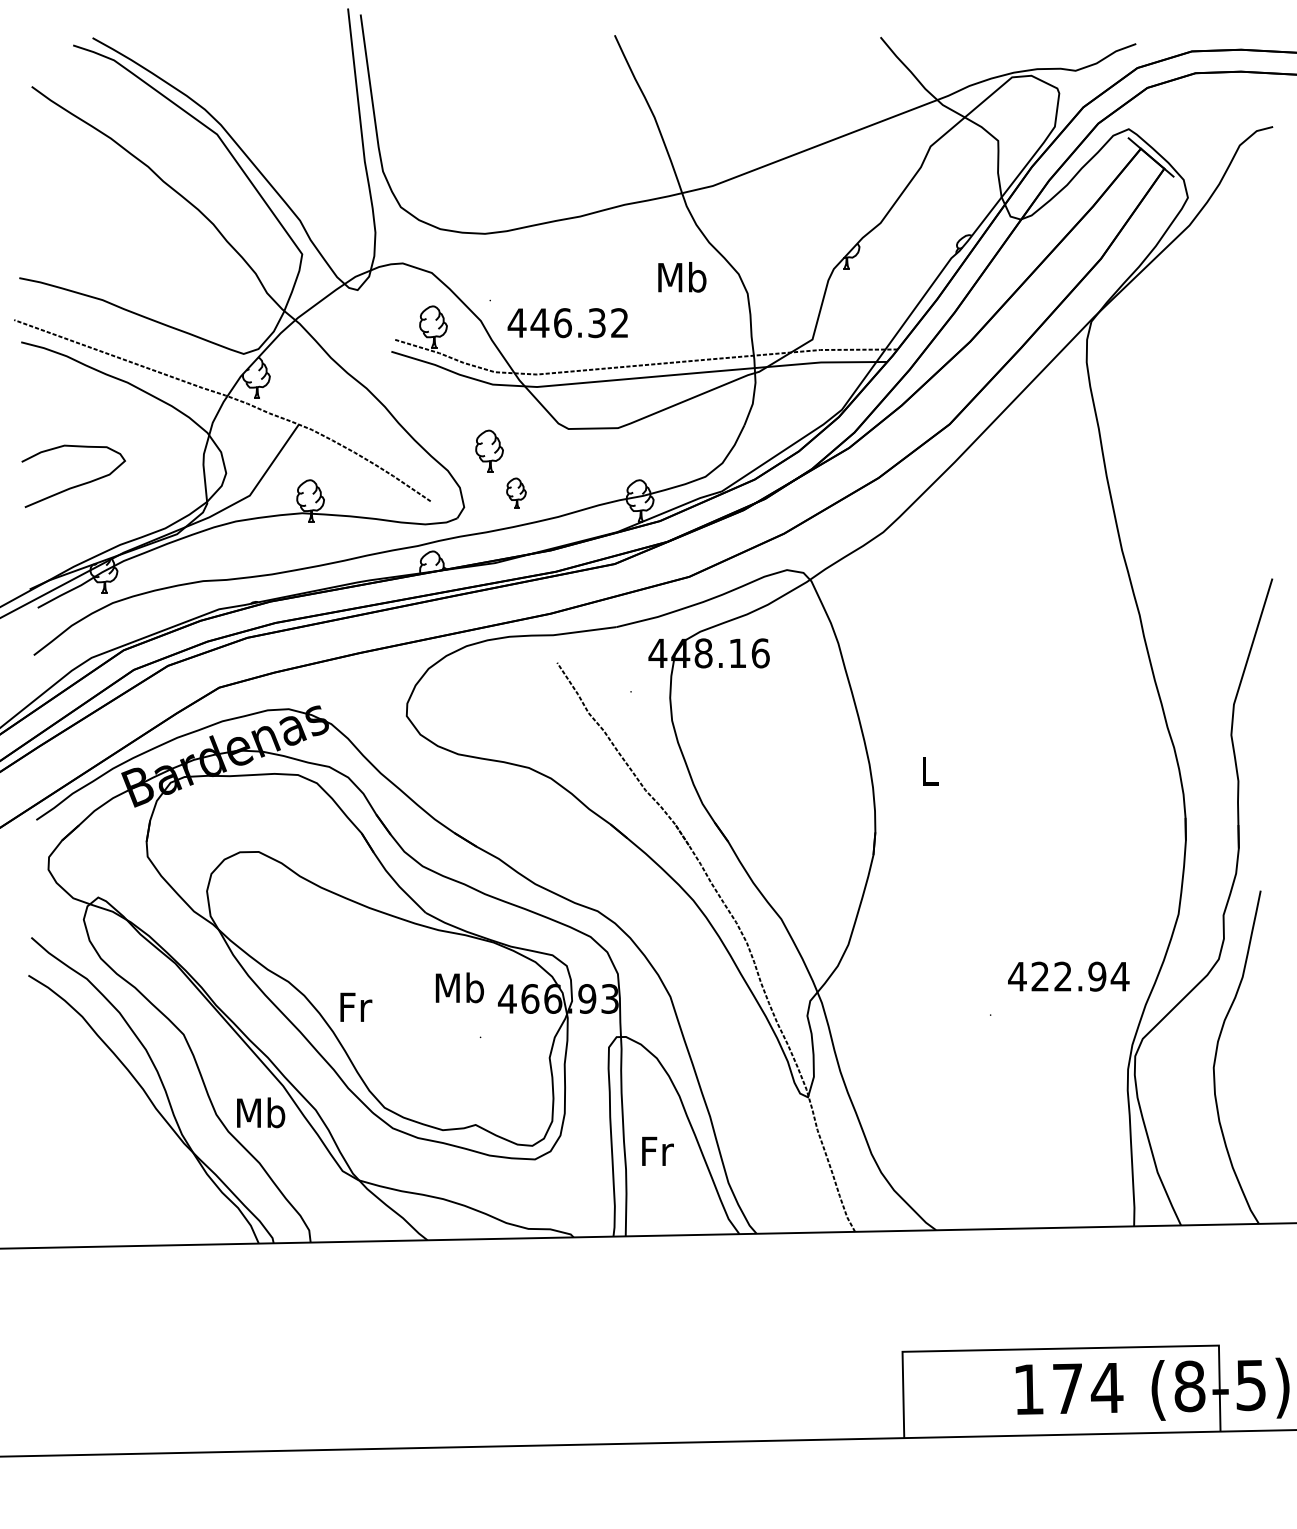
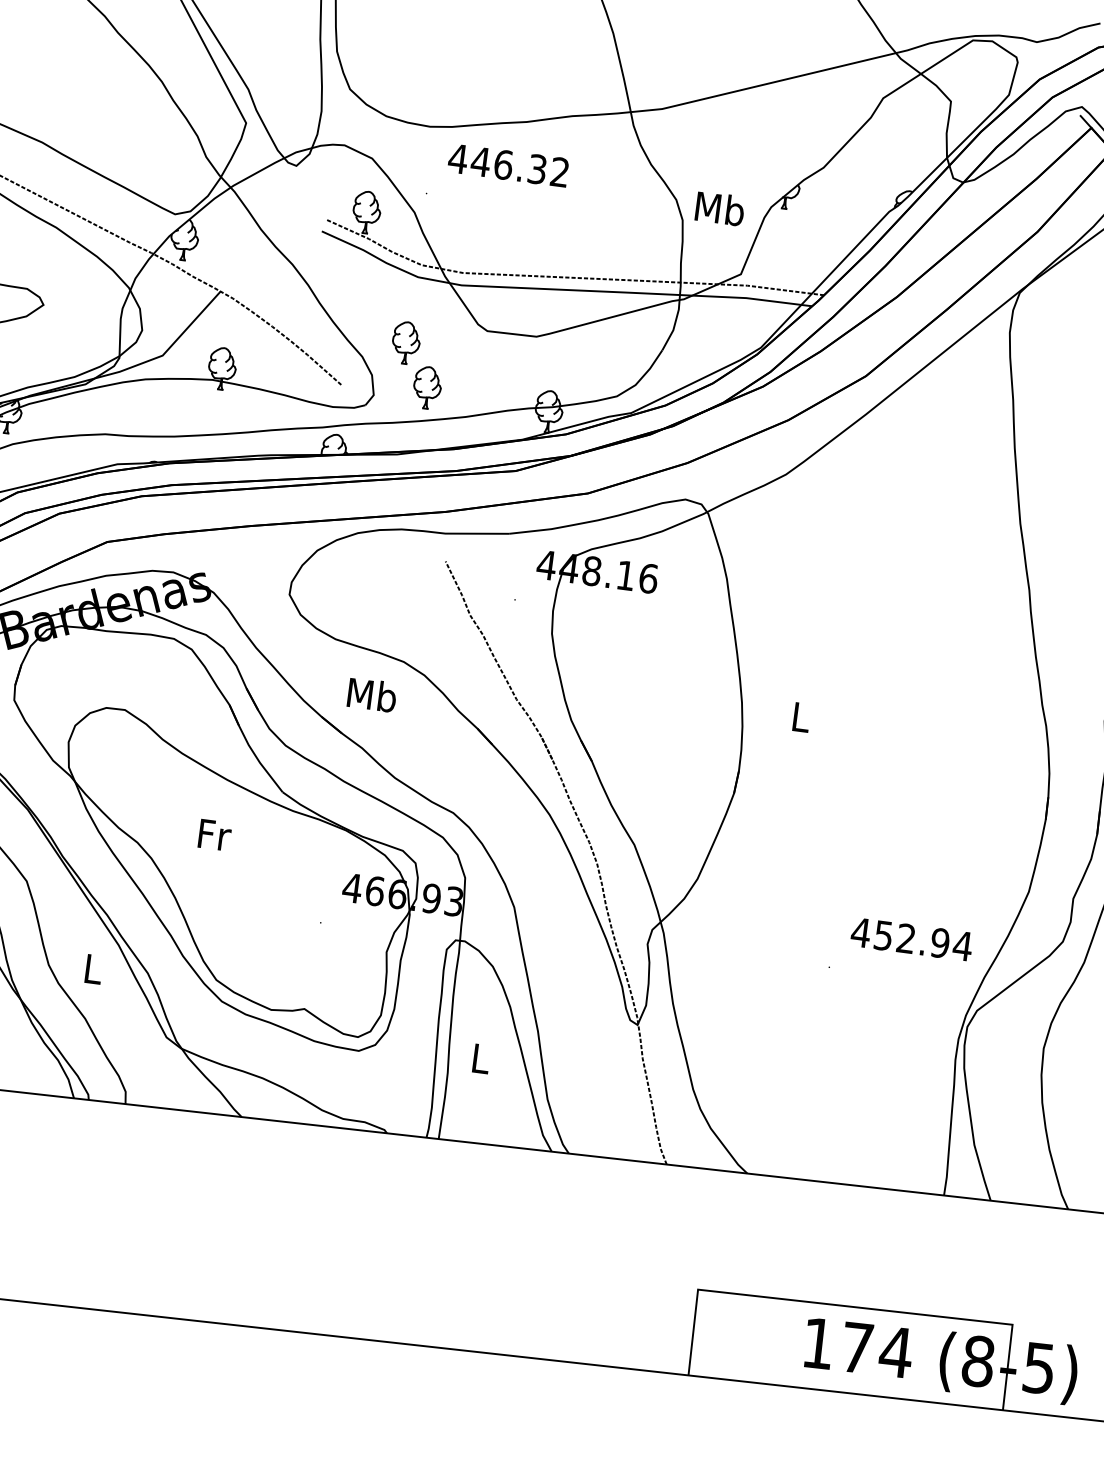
text: (682, 277) -> (720, 208), moved
text: (567, 323) -> (508, 165), moved
part: (516, 492) -> (427, 387), size x1.43
text: (1039, 976) -> (882, 935), 422.94 -> 452.94
text: (459, 987) -> (371, 694), moved
text: (356, 1006) -> (215, 834), moved
text: (261, 1112) -> (93, 968), Mb -> L
text: (657, 1150) -> (481, 1058), Fr -> L

